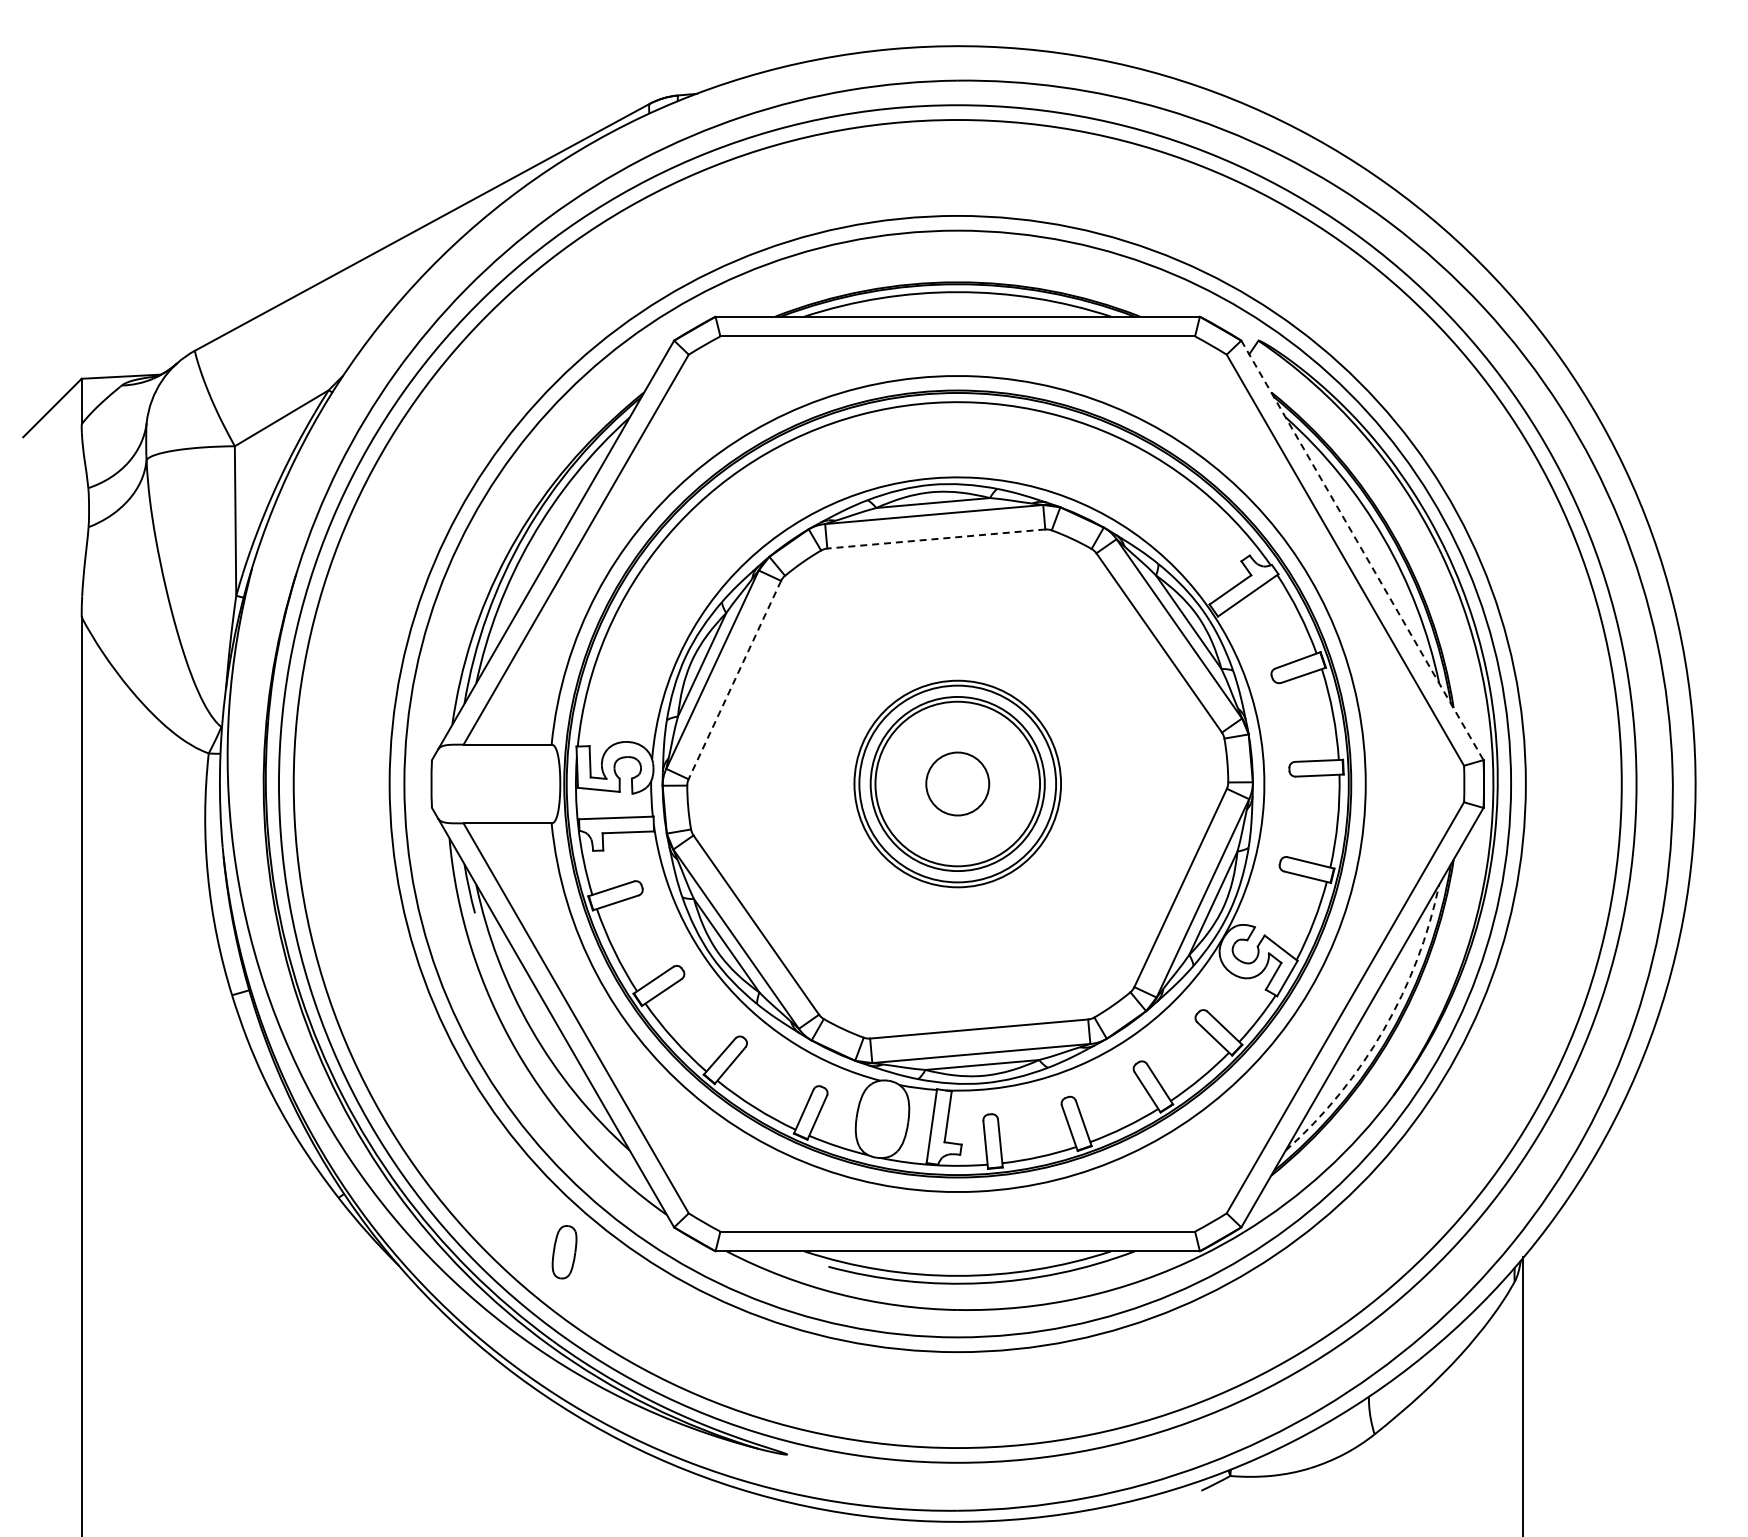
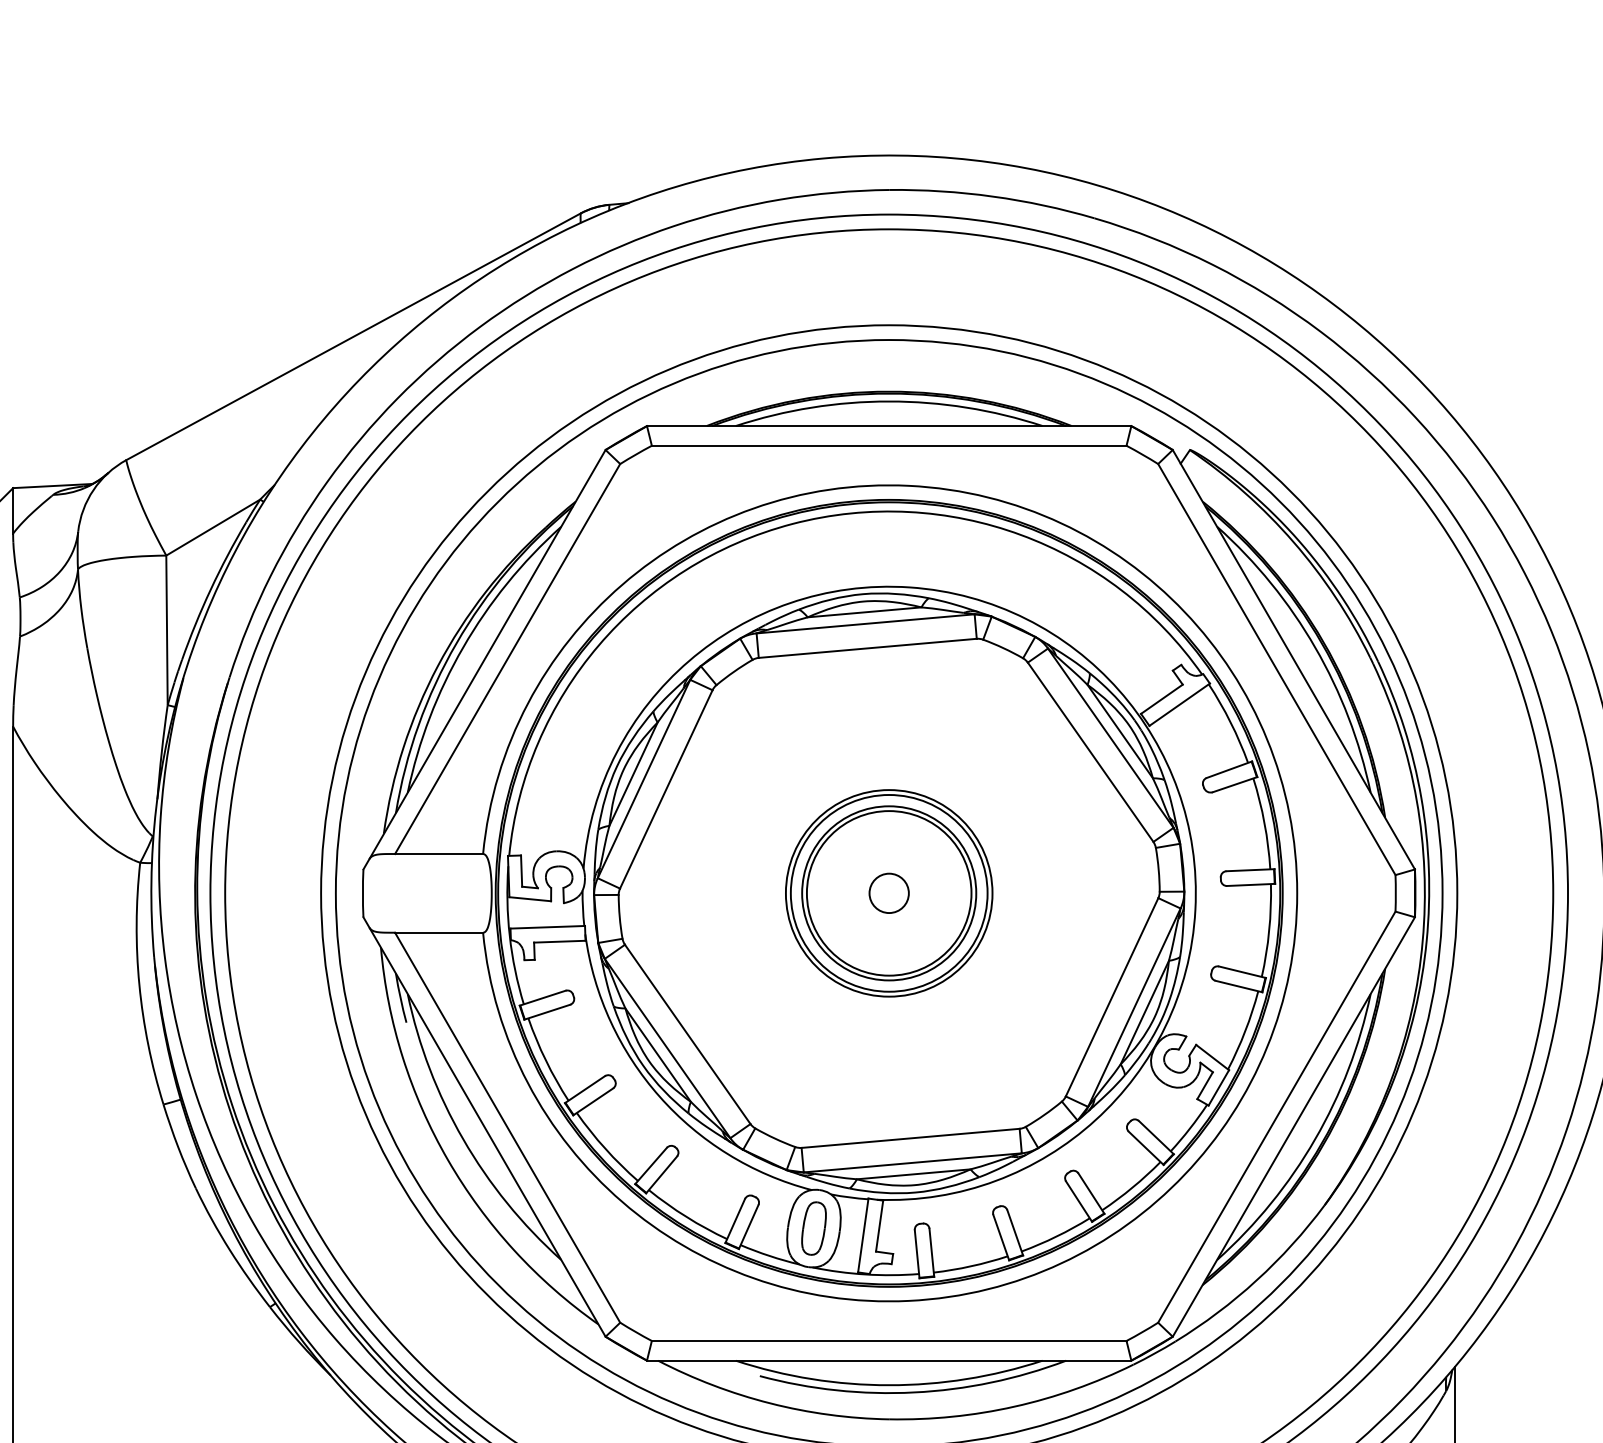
line: (935, 539) -> (866, 648), dashed -> solid
line: (1362, 550) -> (1293, 659), dashed -> solid
line: (734, 680) -> (665, 789), dashed -> solid
circle: (957, 783) -> (888, 892), size x0.62
arc: (1383, 1029) -> (1314, 1138), dashed -> solid
part: (564, 1252) -> (813, 1228), moved

